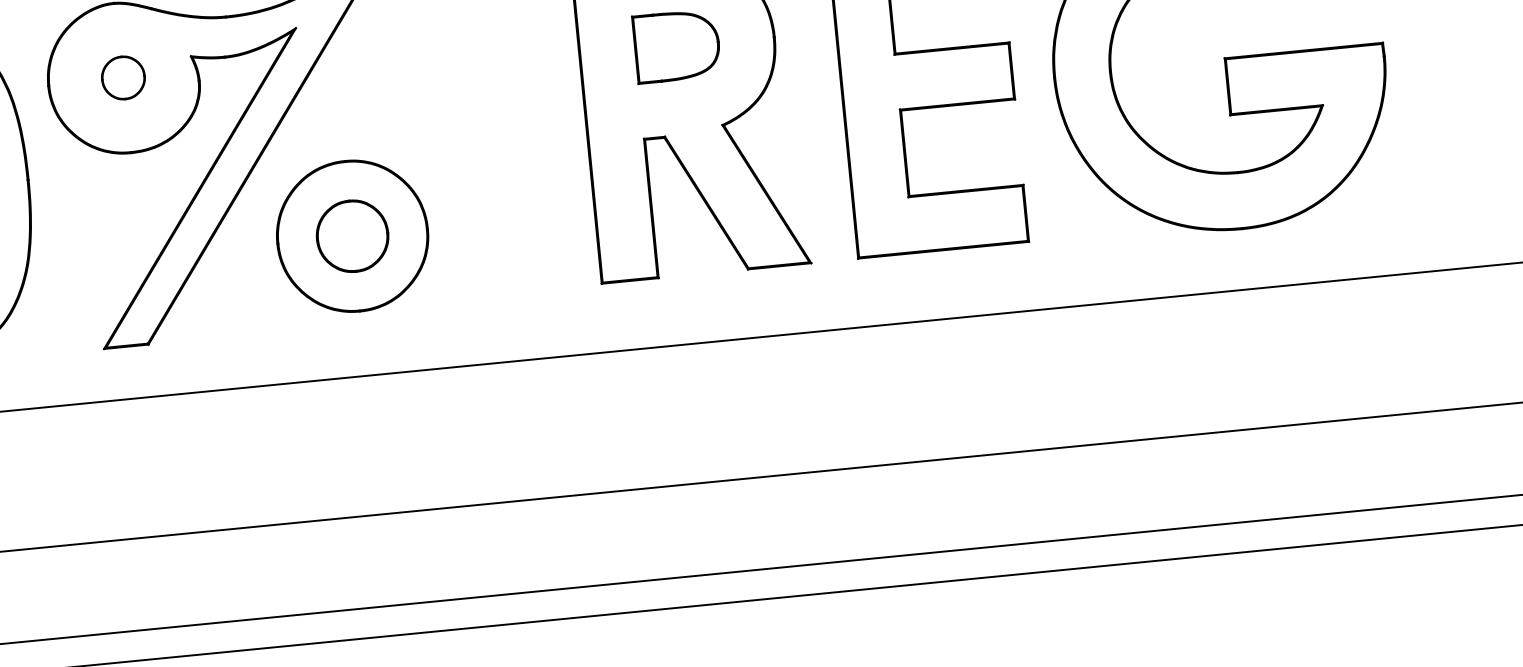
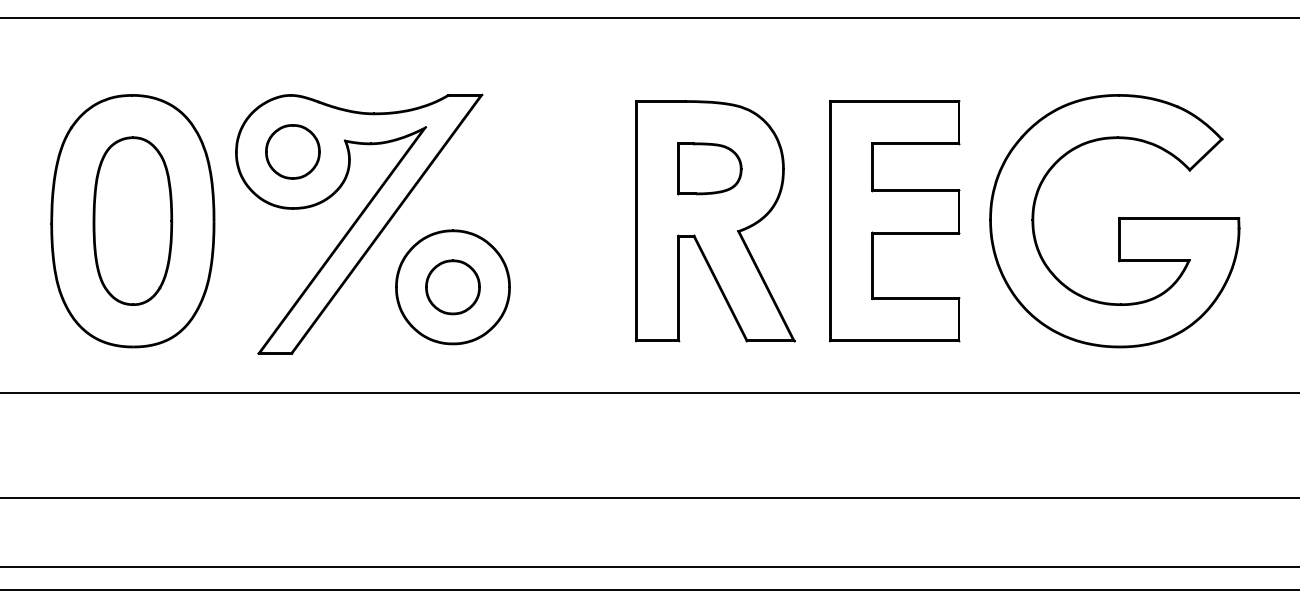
part: (122, 77) -> (292, 151), size x1.67

